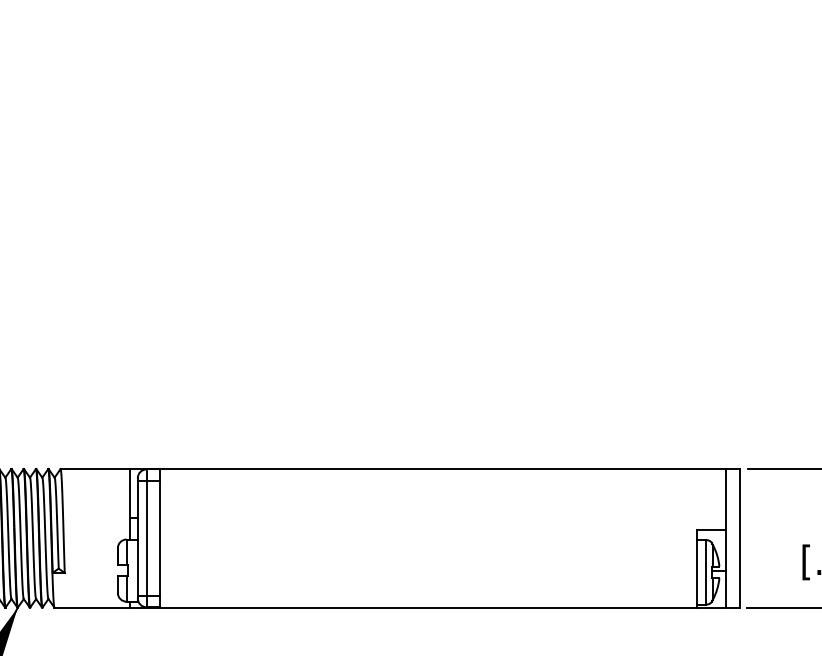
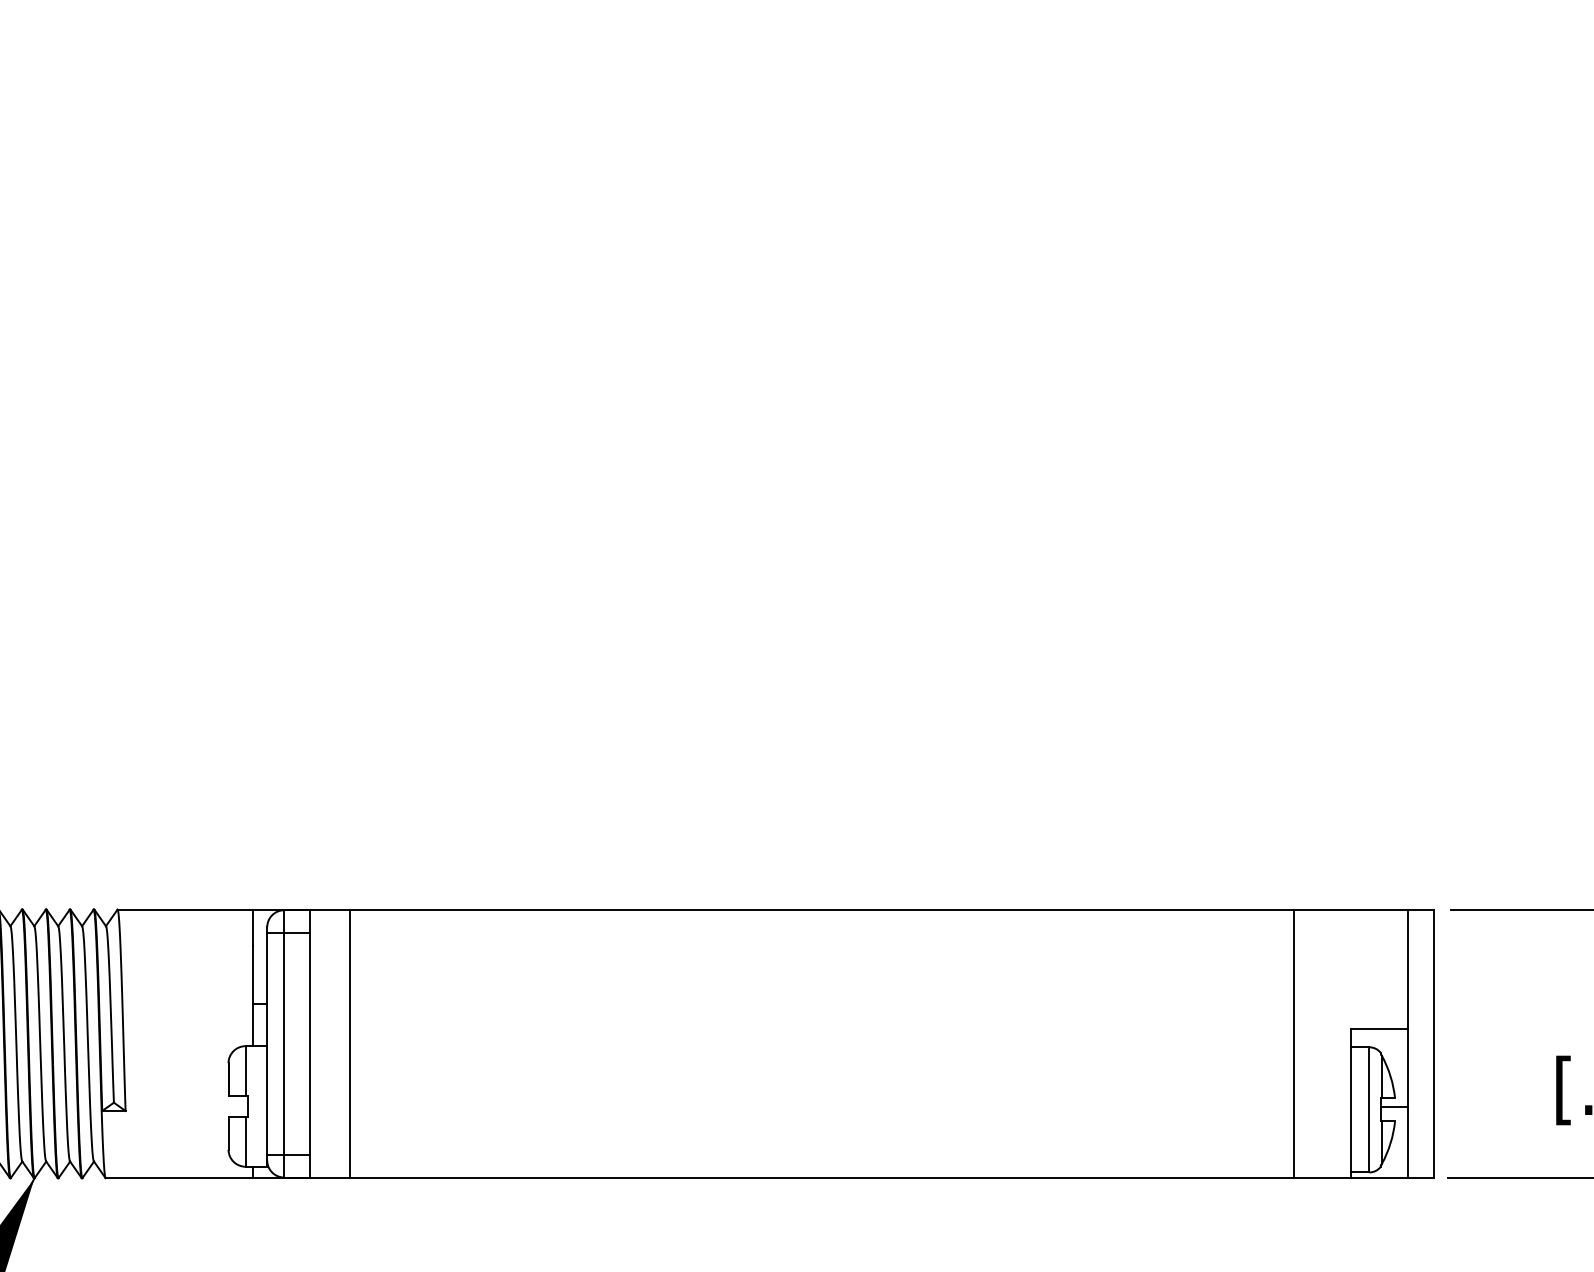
line: (180, 538) -> (350, 1044), added
line: (667, 538) -> (1294, 1044), added

